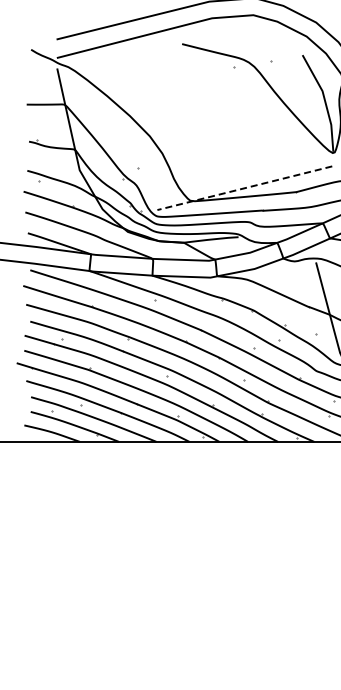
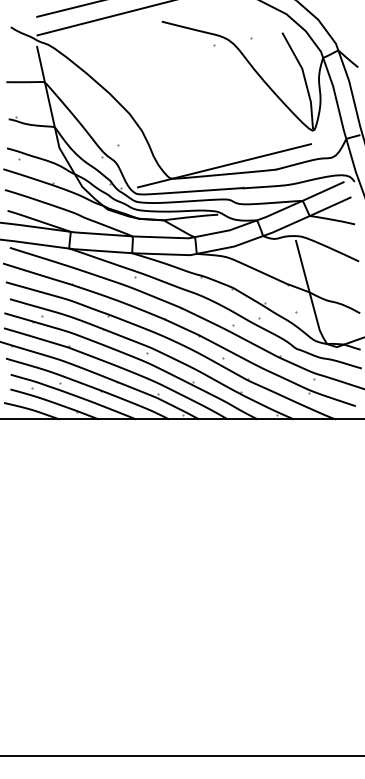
line: (244, 187) -> (224, 165), dashed -> solid

